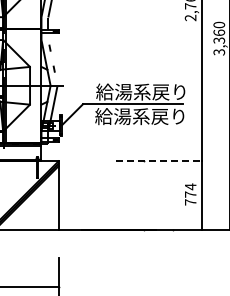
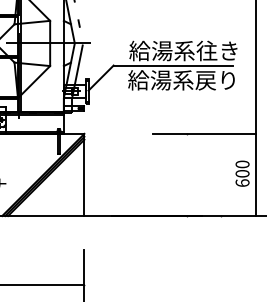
text: (169, 91) -> (217, 50), 給湯系戻り -> 給湯系往き
line: (158, 161) -> (204, 134), dashed -> solid
text: (190, 194) -> (242, 173), 774 -> 600

